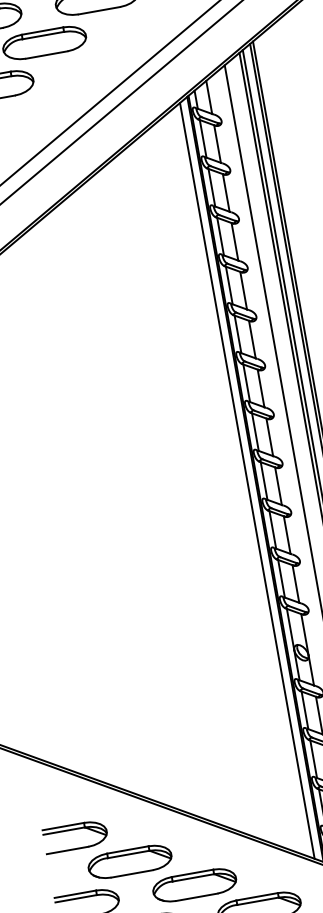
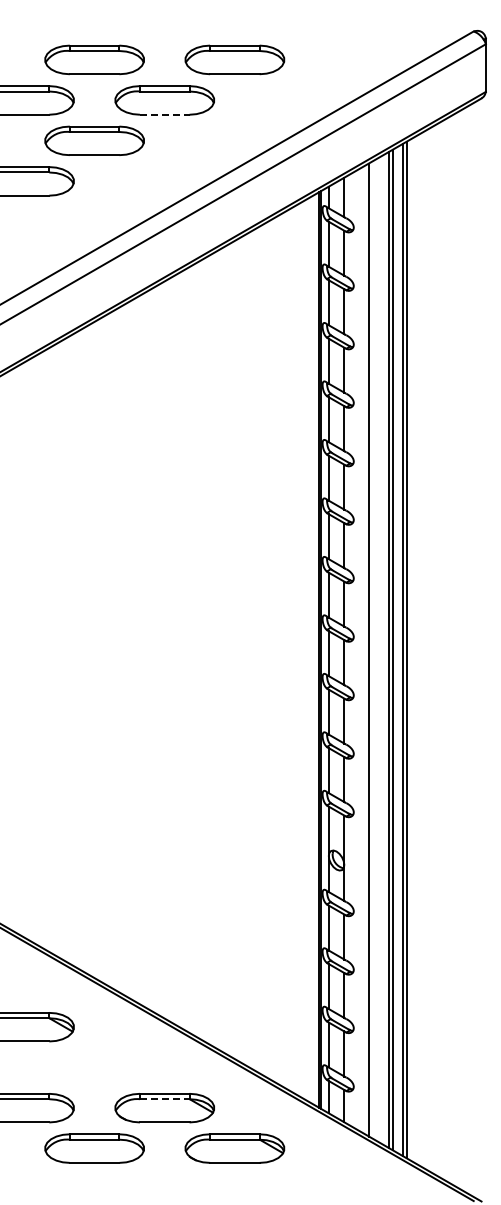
line: (46, 54) -> (164, 114), solid -> dashed
line: (247, 480) -> (309, 649), removed
part: (129, 861) -> (94, 1067), removed
line: (193, 878) -> (164, 1099), solid -> dashed

